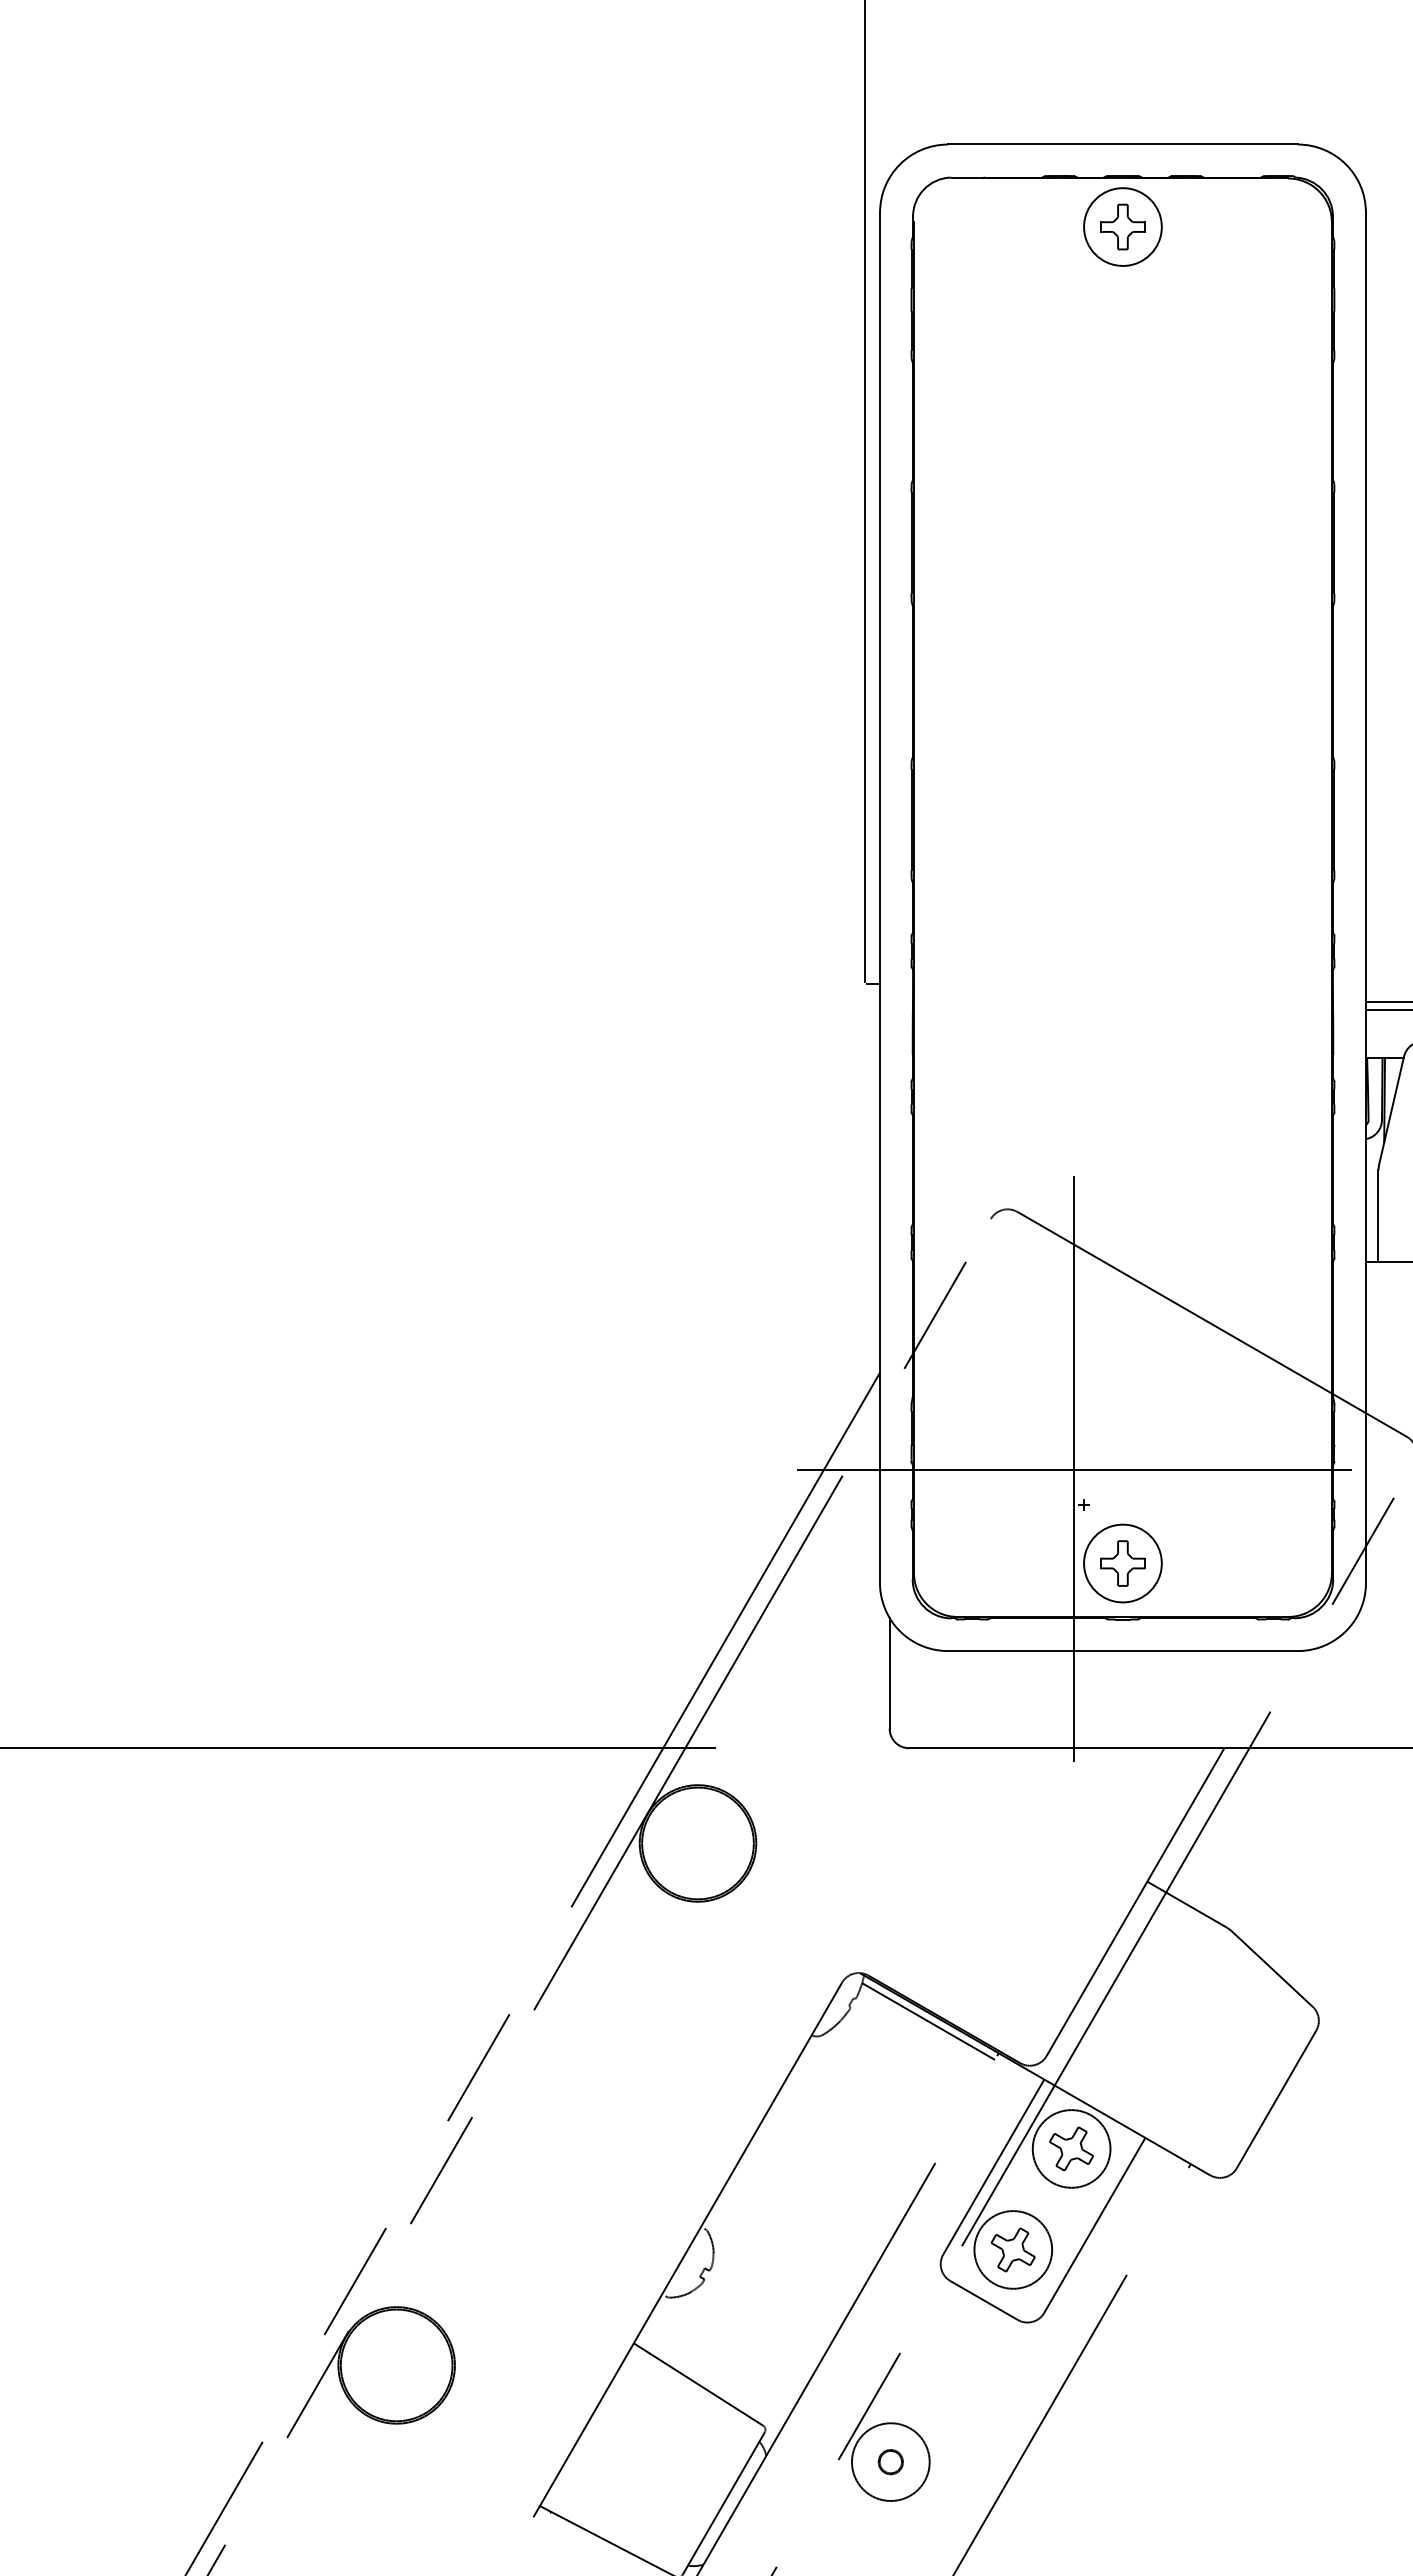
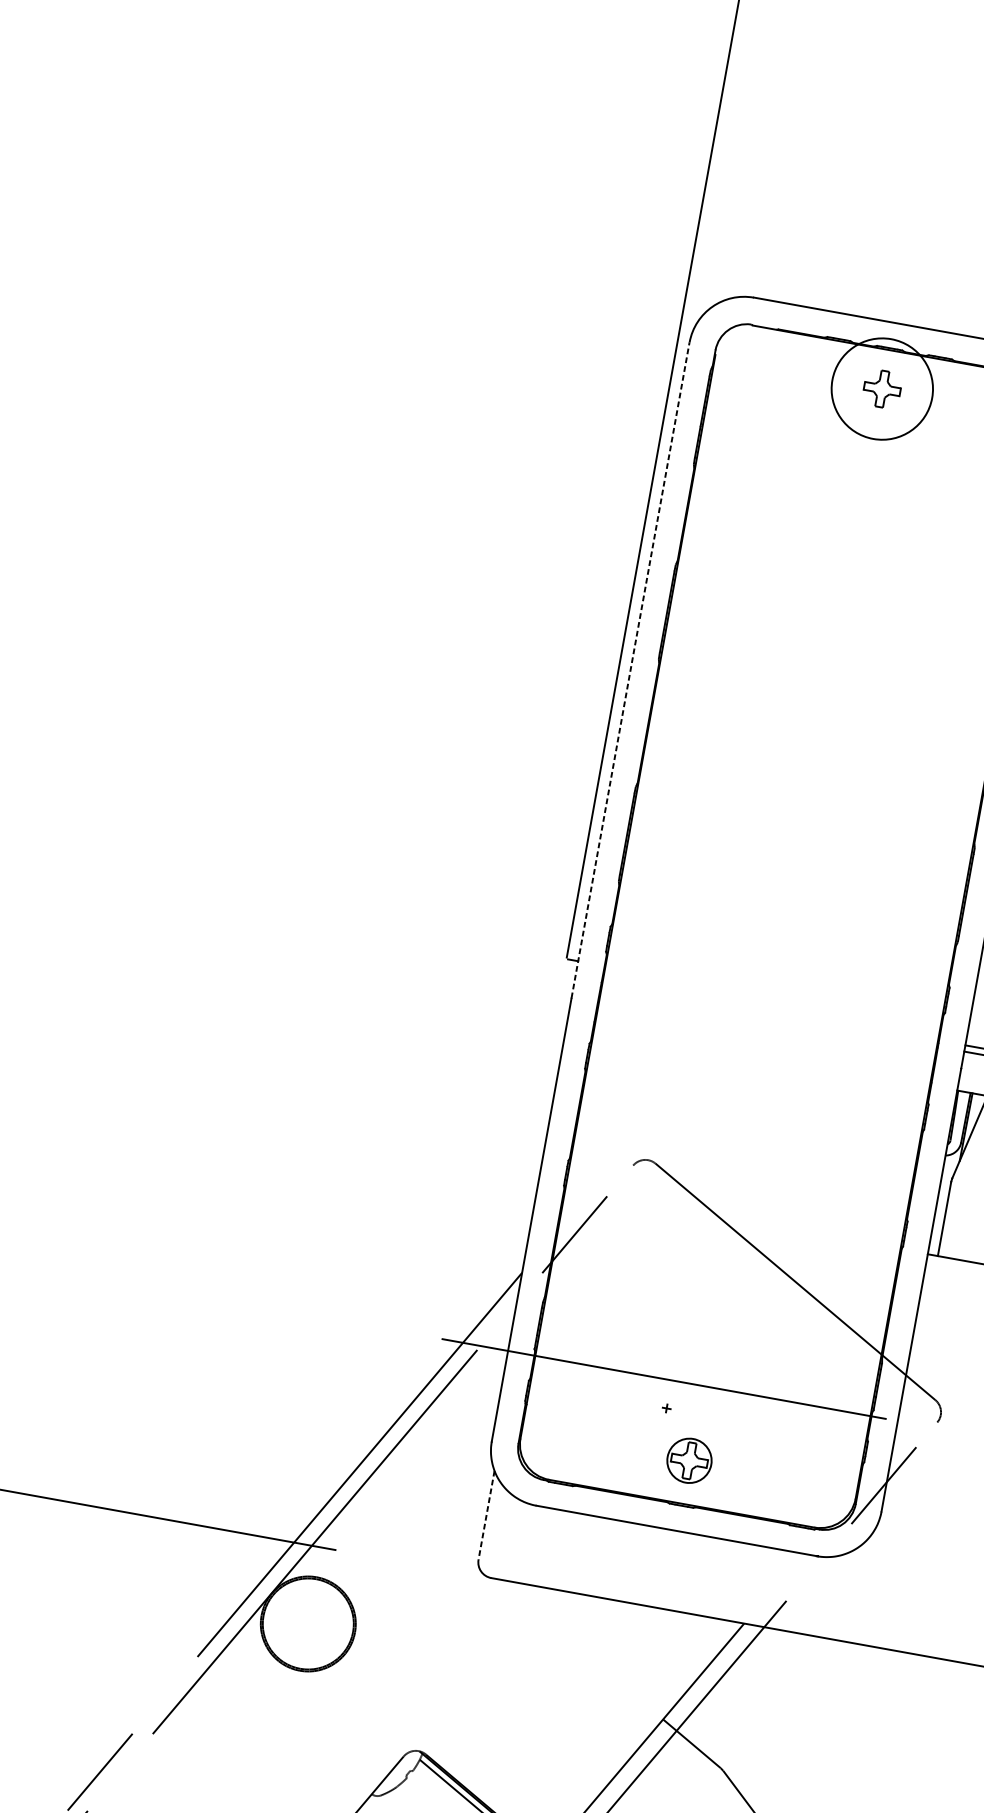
circle: (1122, 226) -> (882, 388), size x1.6
line: (879, 621) -> (630, 670), solid -> dashed
line: (1074, 1468) -> (664, 1377), removed
circle: (1122, 1563) -> (689, 1460), size x0.7
line: (889, 1673) -> (486, 1515), solid -> dashed

